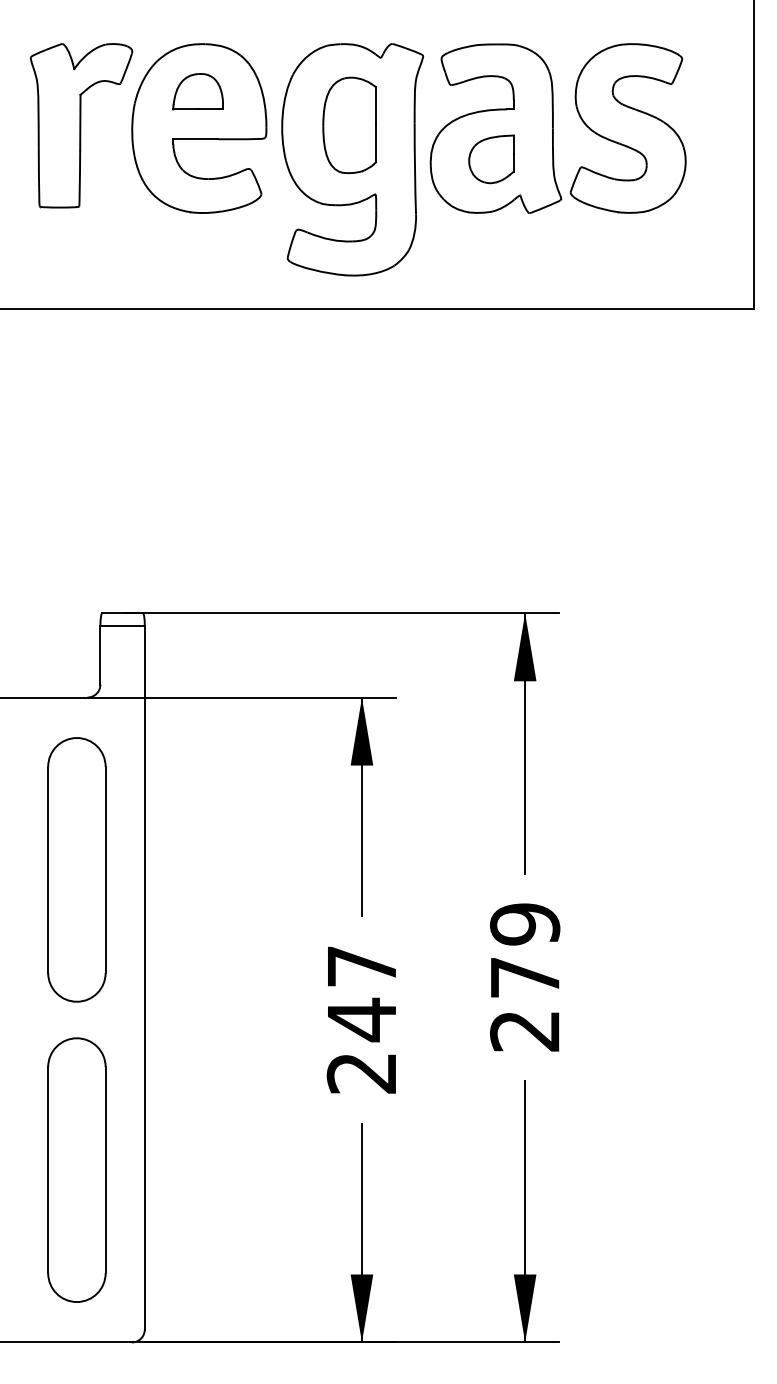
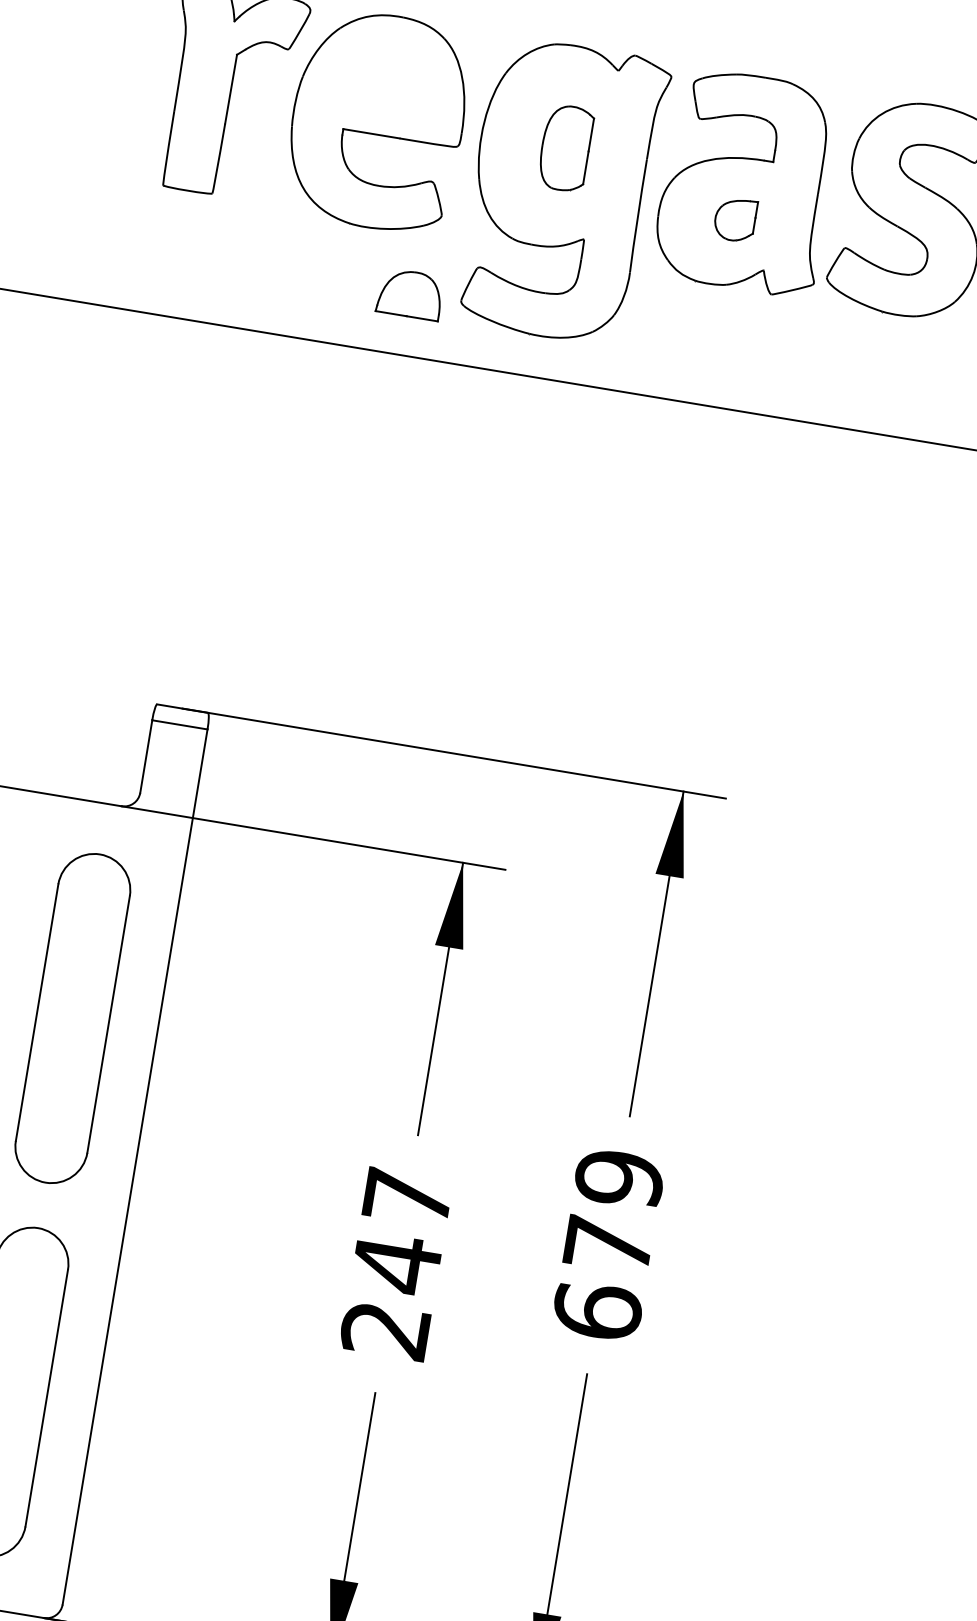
part: (197, 91) -> (409, 293), moved
part: (349, 125) -> (565, 148), size x0.7
part: (491, 159) -> (735, 219), size x0.7
text: (525, 1030) -> (598, 1310), 279 -> 679

